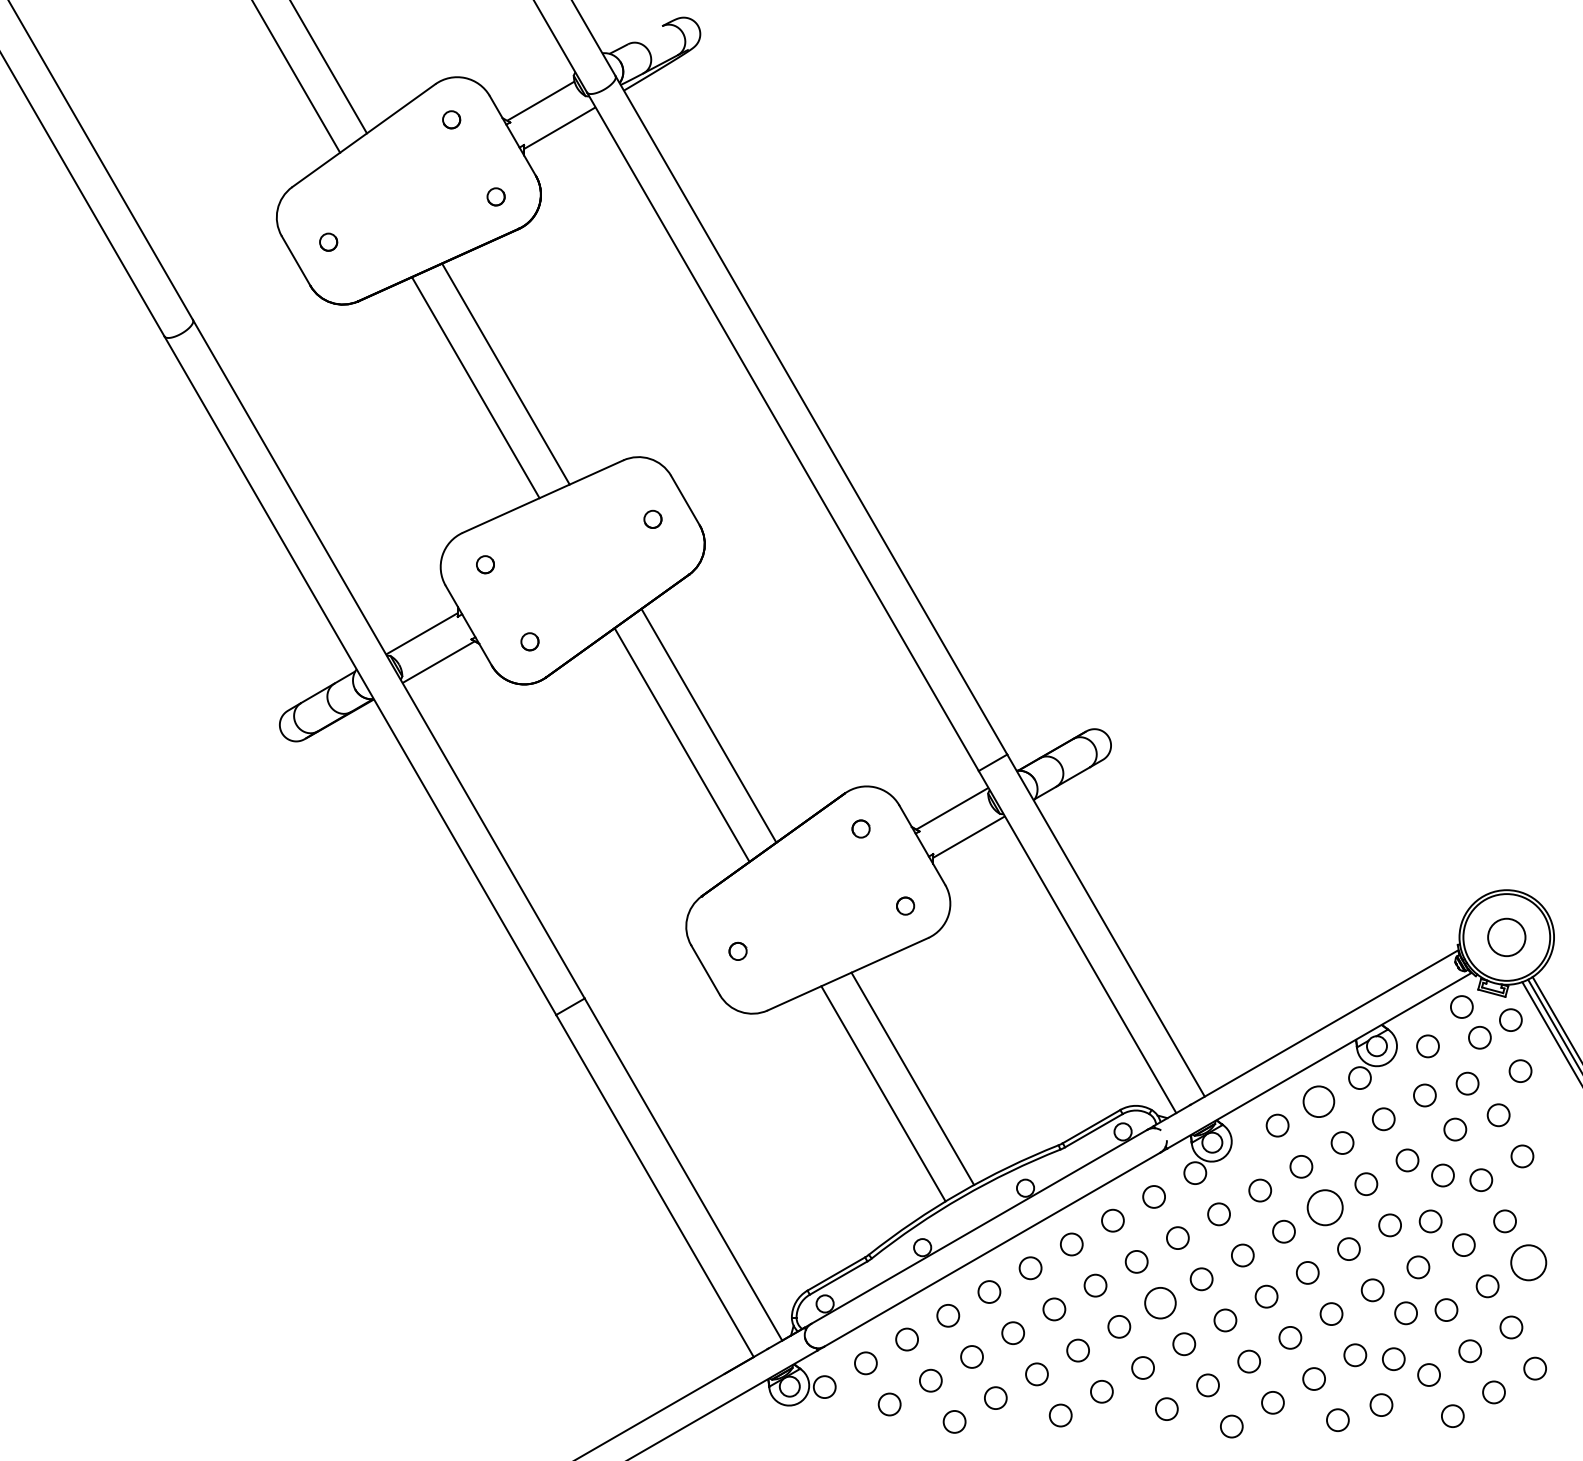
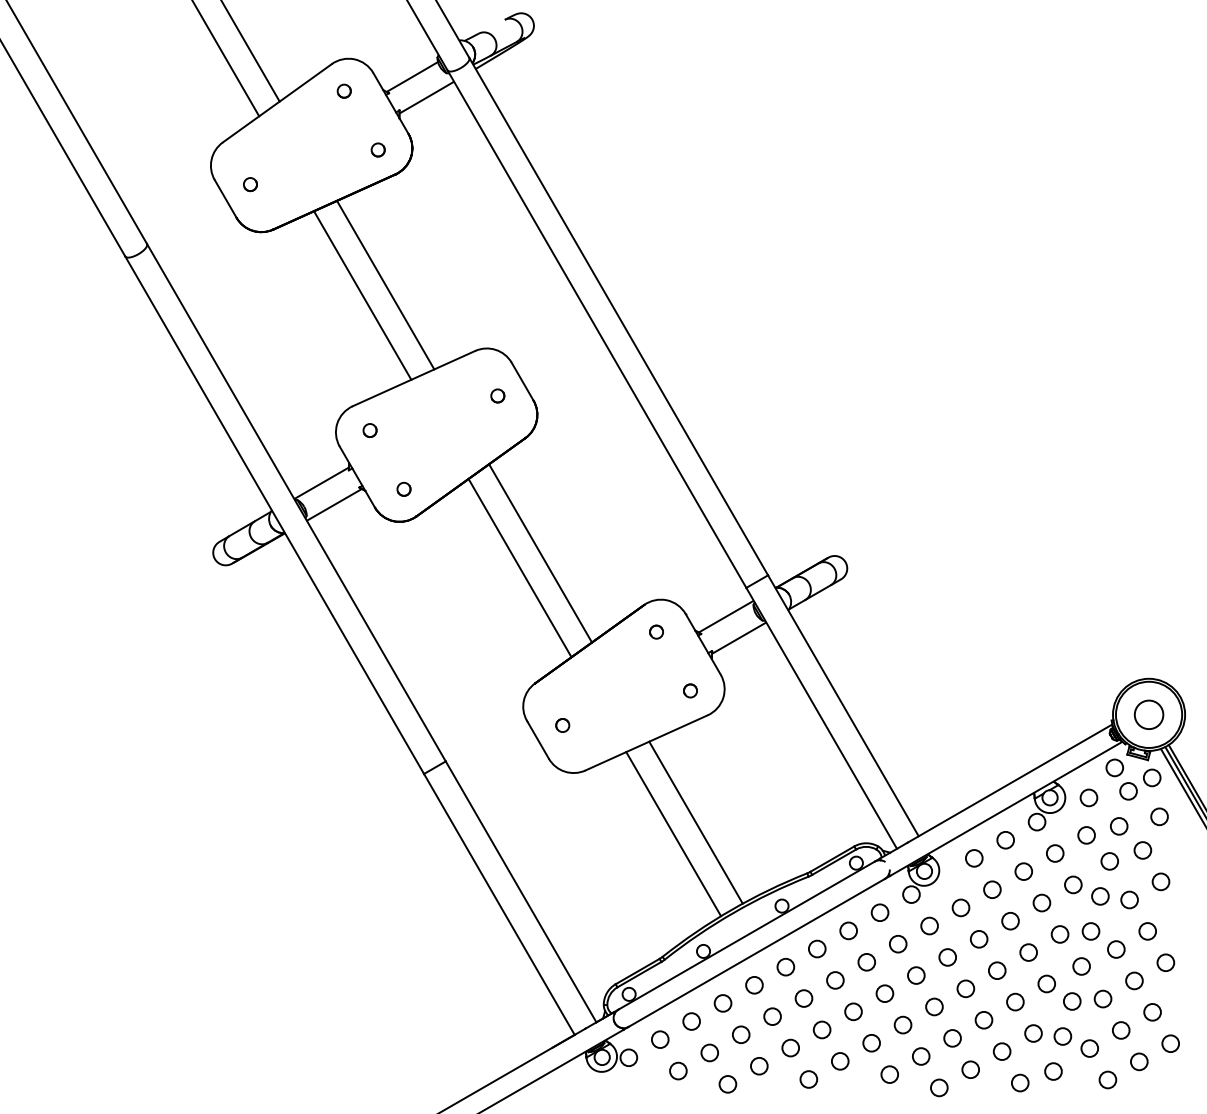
circle: (1318, 1102) -> (1005, 840), size x0.71
circle: (1325, 1208) -> (1010, 921), size x0.62
circle: (1528, 1262) -> (1165, 962), size x0.62
circle: (1159, 1302) -> (884, 993), size x0.71

